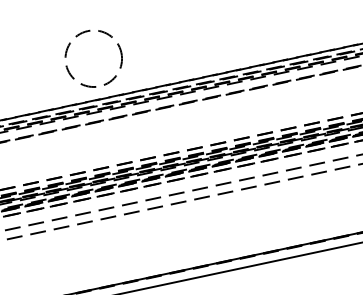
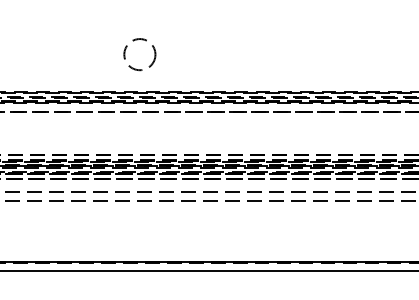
circle: (93, 58) -> (139, 54), size x0.6

